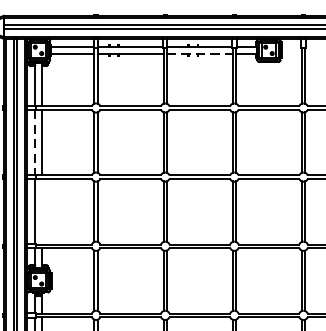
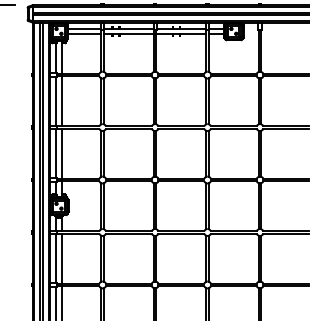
line: (199, 54) -> (181, 34), dashed -> solid
line: (35, 142) -> (56, 101), dashed -> solid
line: (41, 211) -> (61, 153), added

